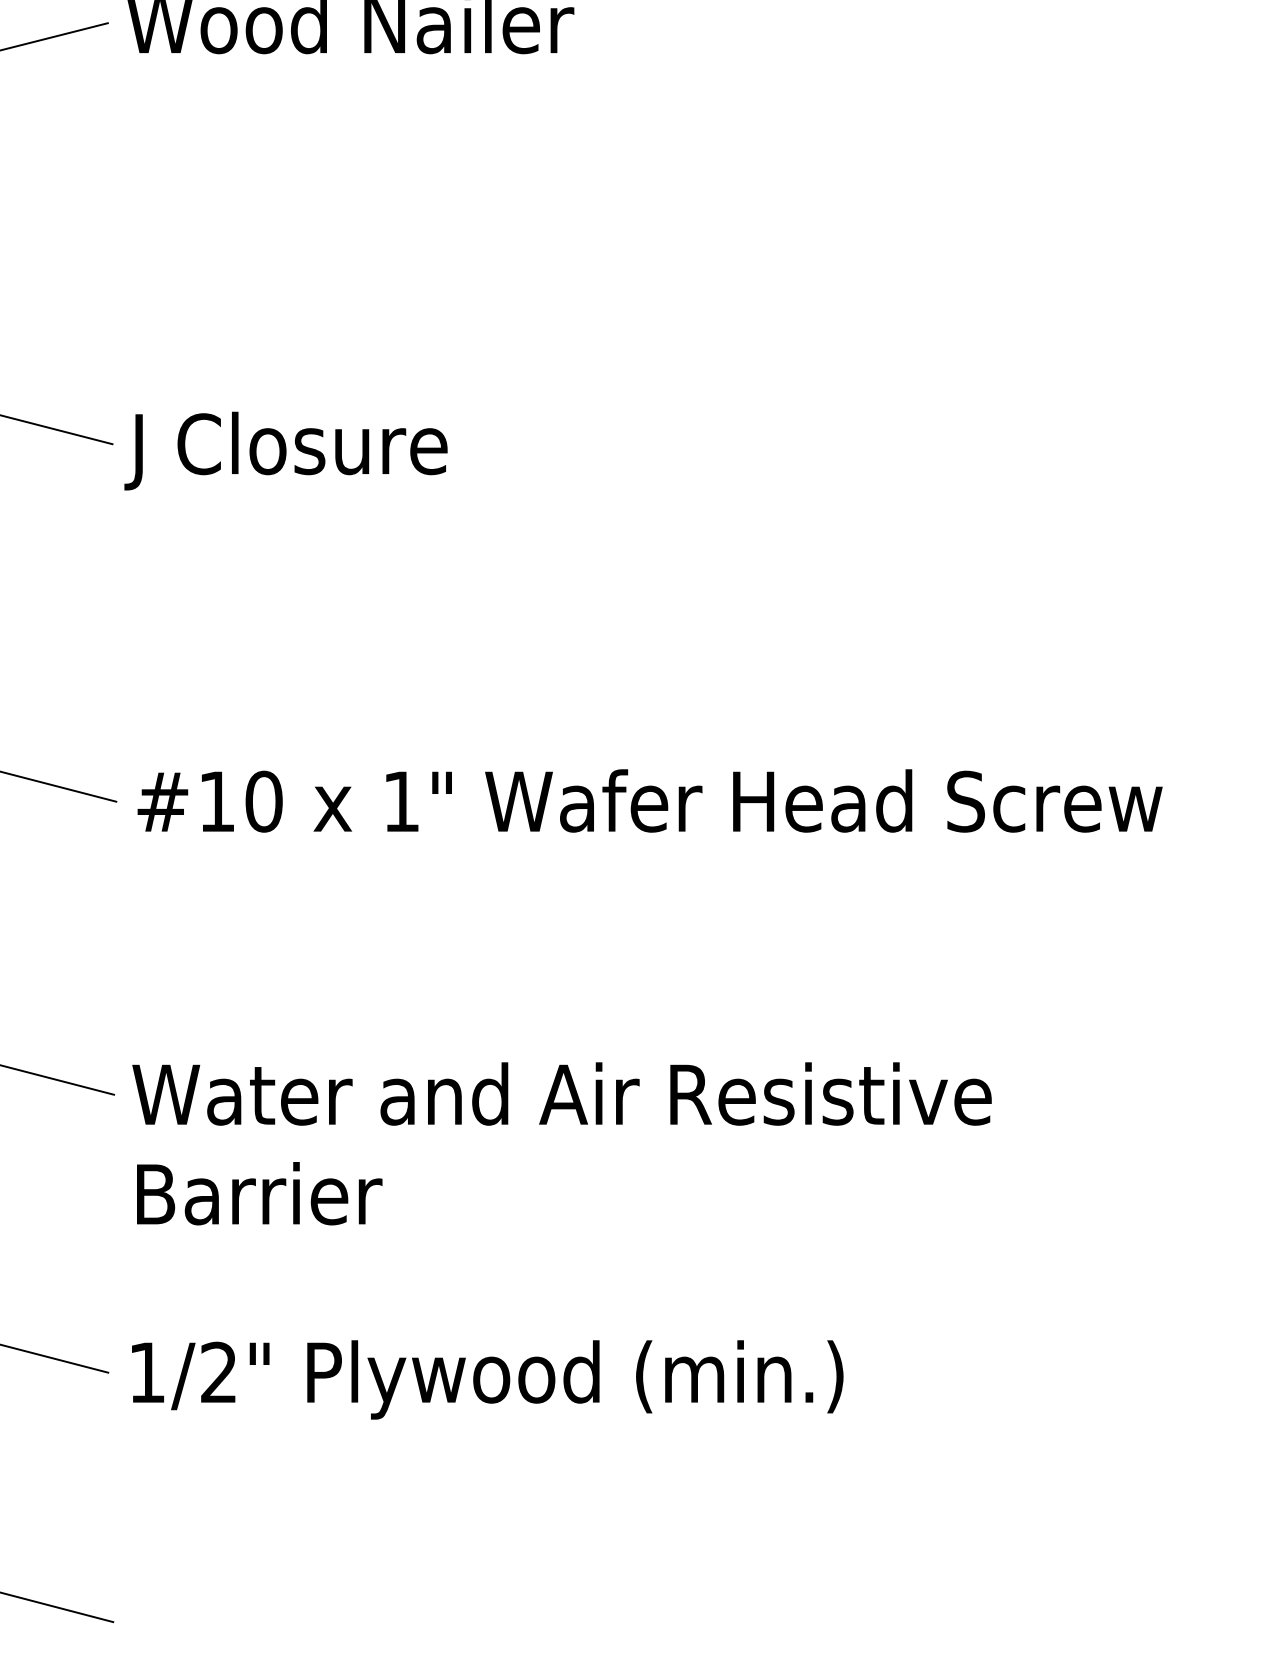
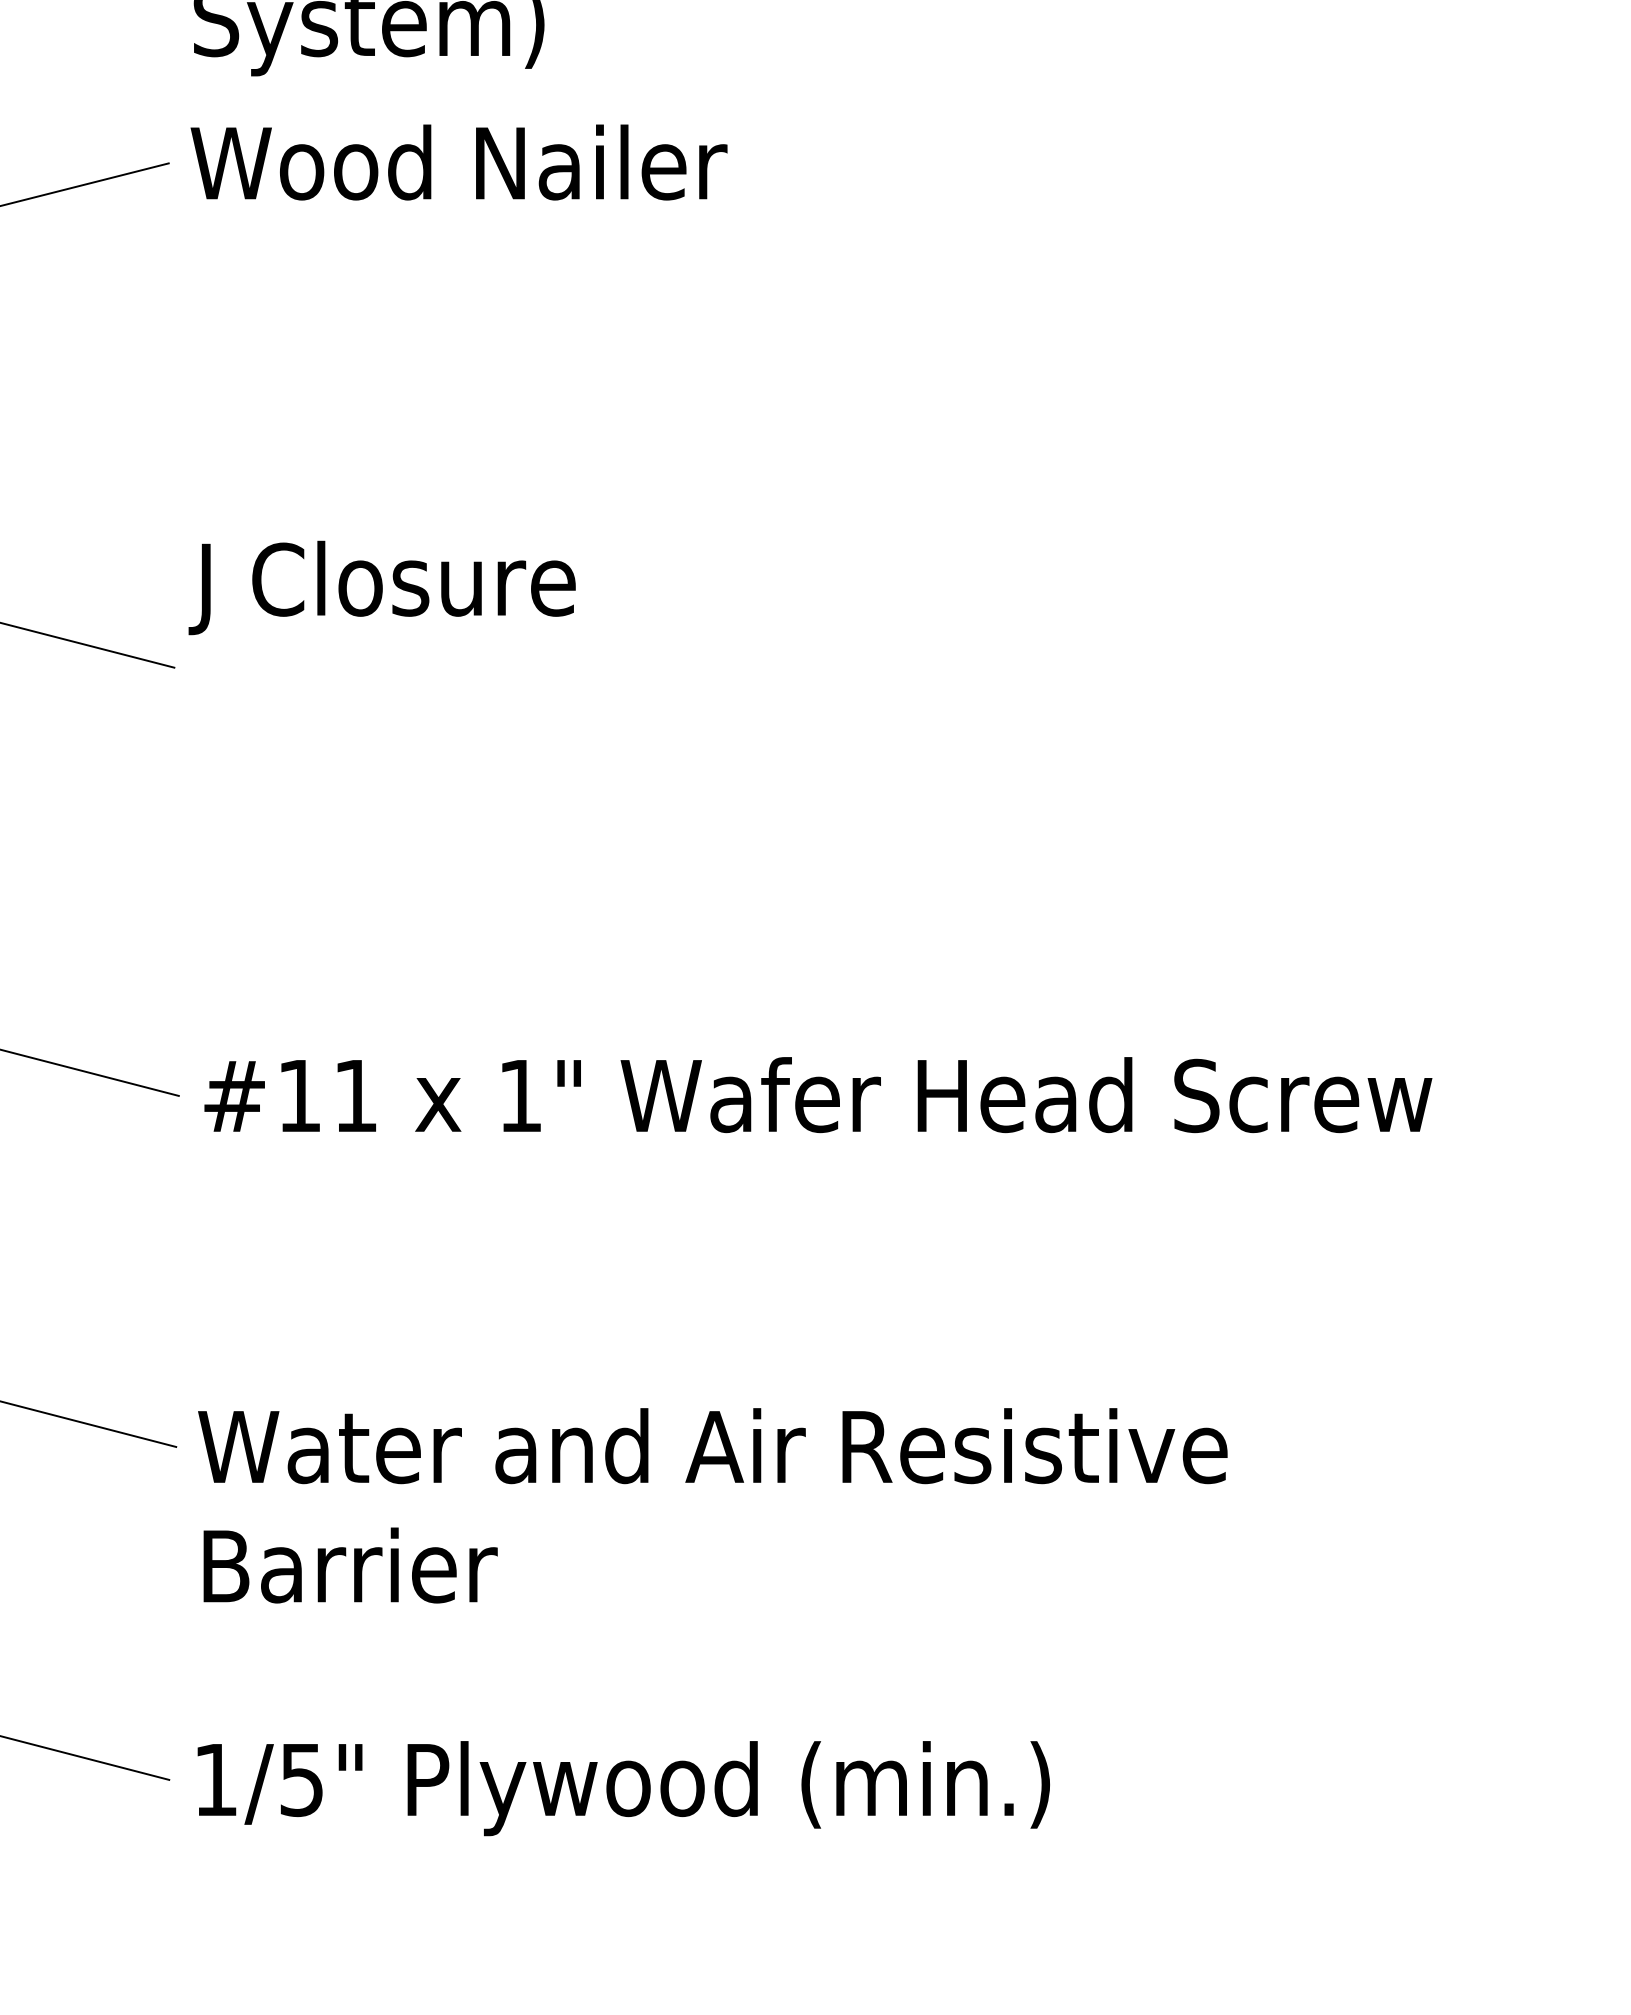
text: (285, 450) -> (381, 587), moved
text: (263, 801) -> (355, 1095), #10 -> #11
text: (218, 1372) -> (301, 1779), 1/2" -> 1/5"

